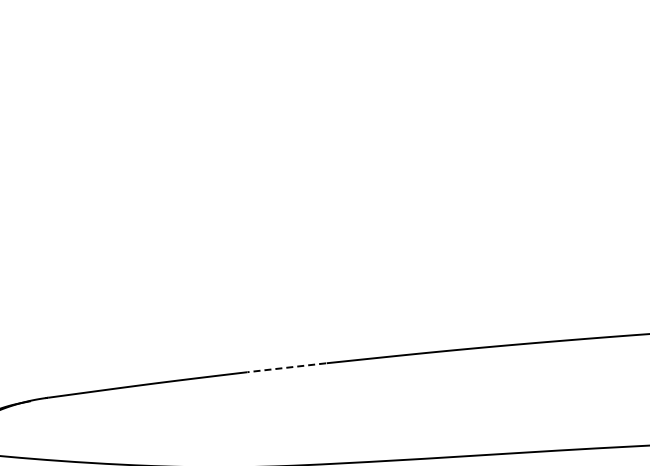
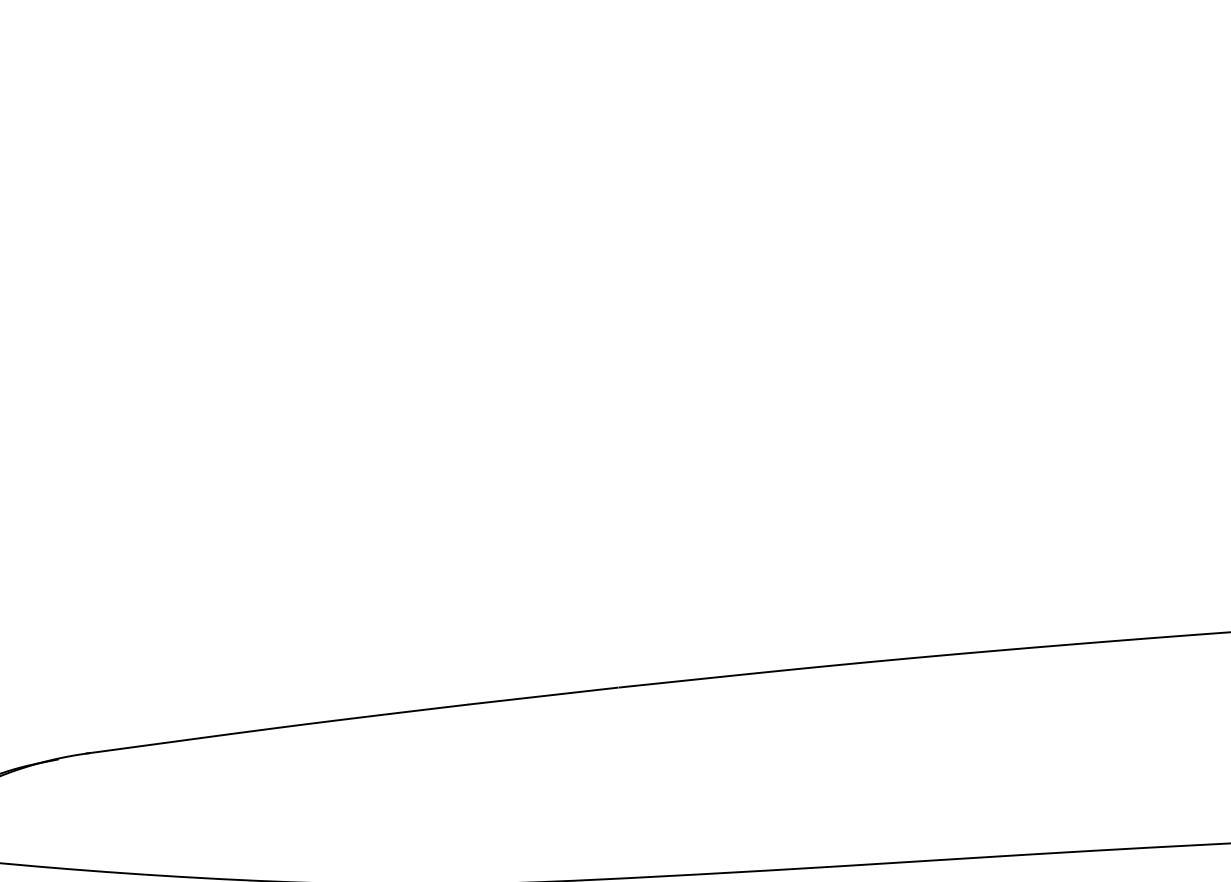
line: (286, 367) -> (542, 695), dashed -> solid

